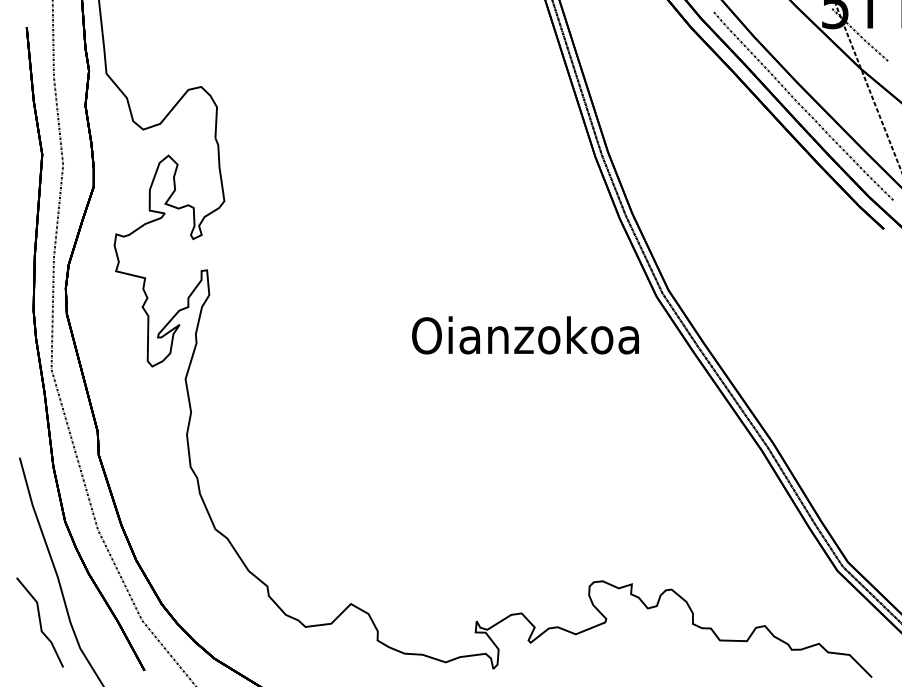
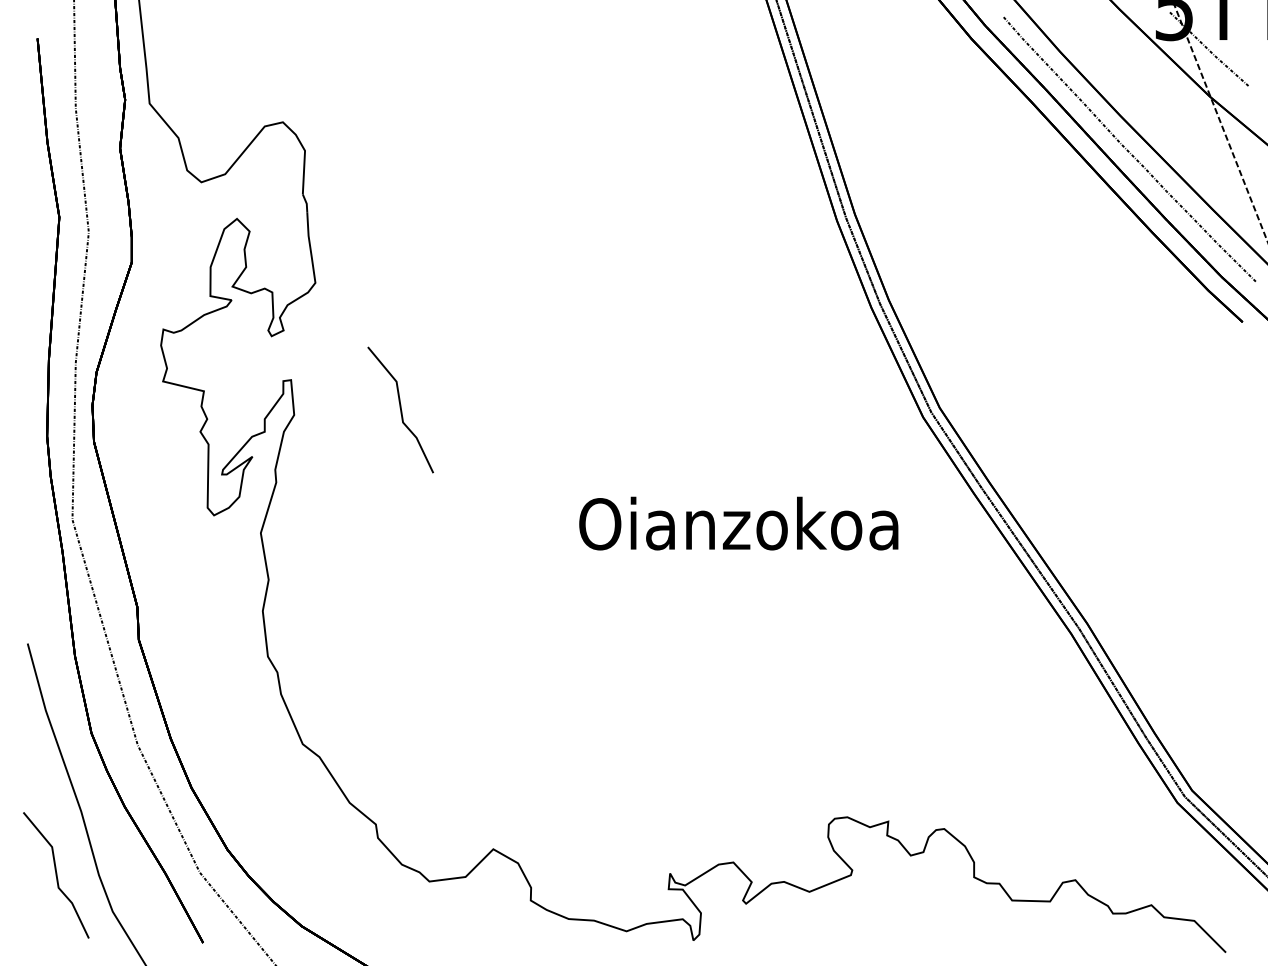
line: (284, 291) -> (399, 409), added
text: (525, 335) -> (738, 523), moved

